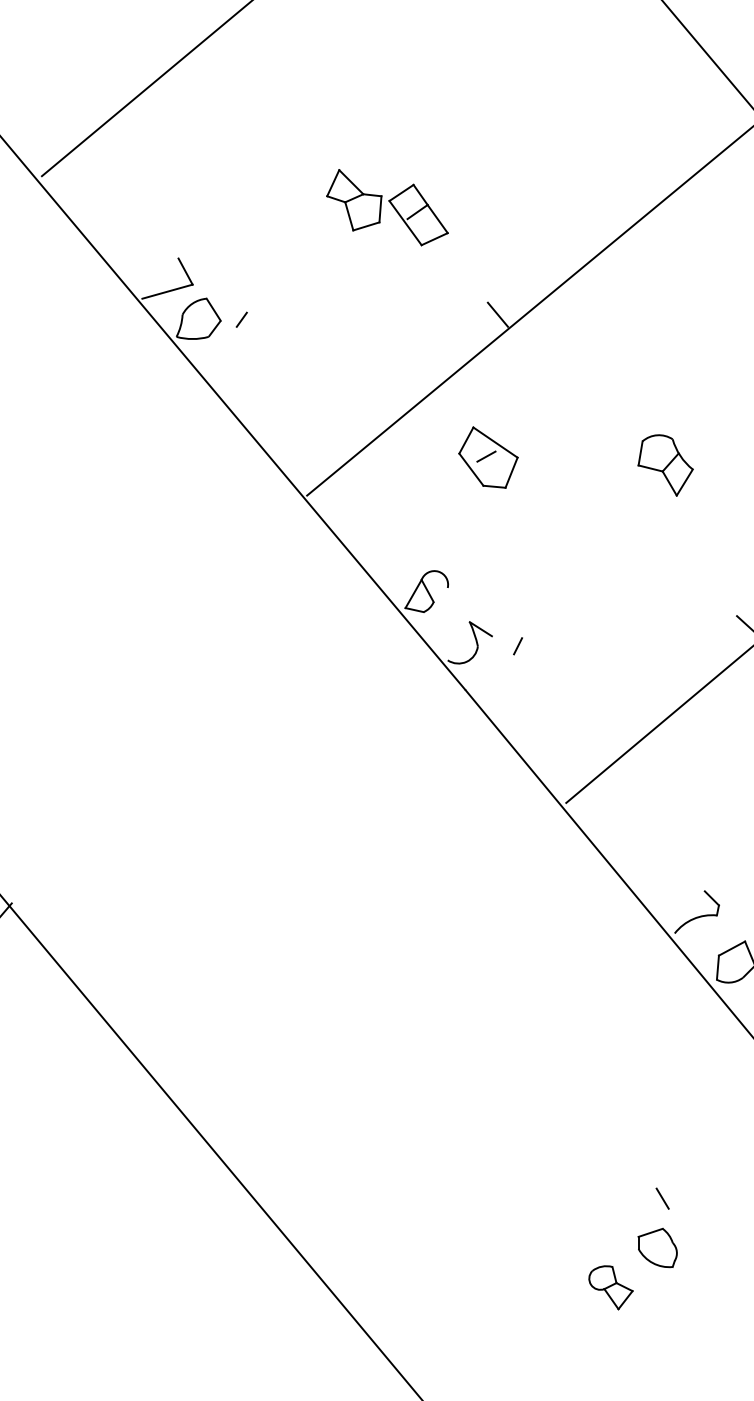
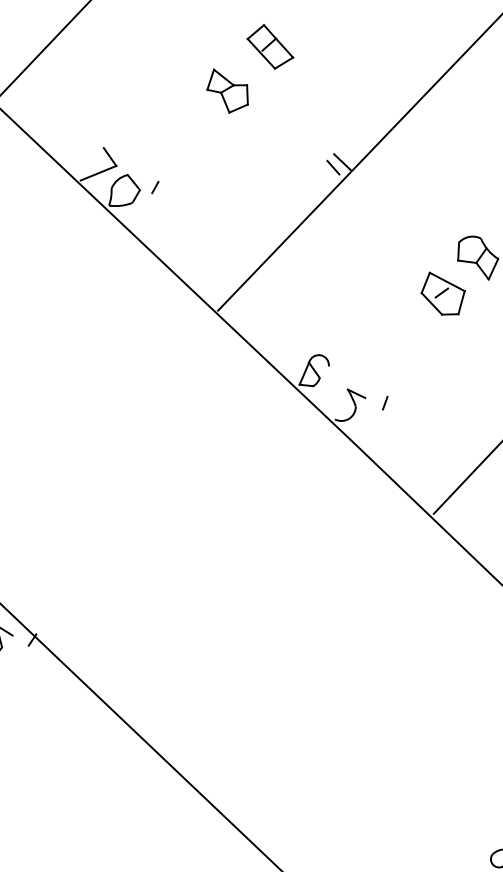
part: (418, 214) -> (270, 46), moved
line: (484, 320) -> (333, 167), added
part: (488, 457) -> (443, 293), moved

